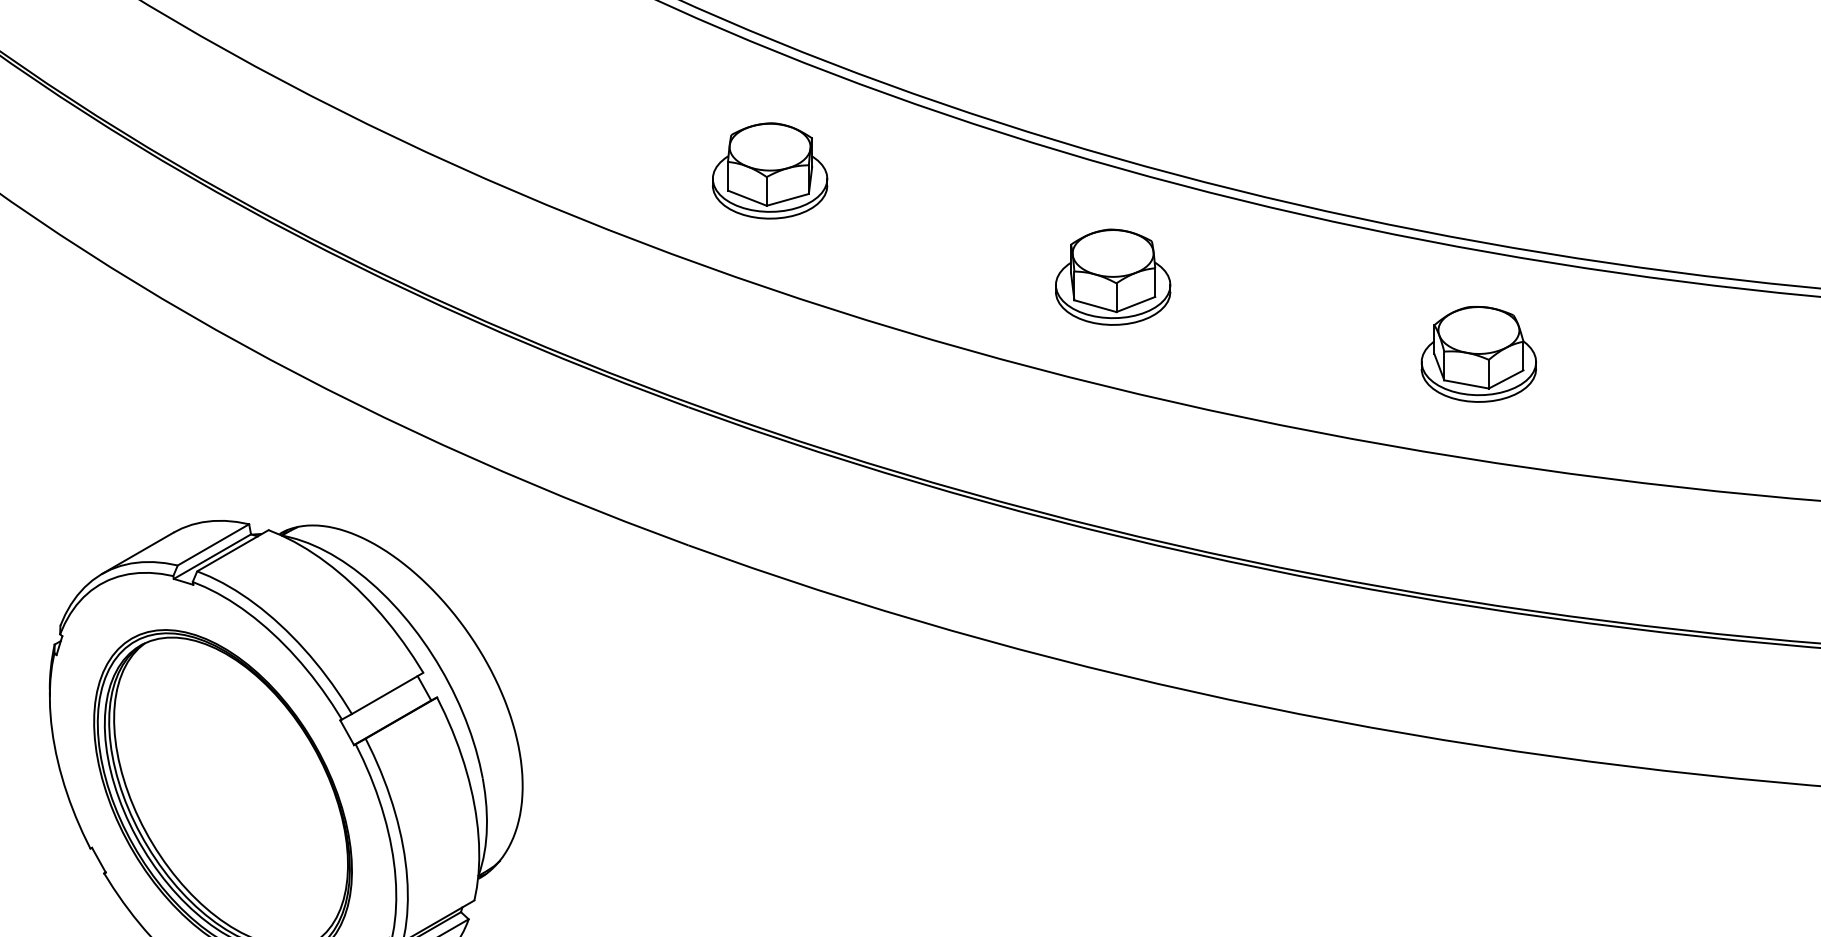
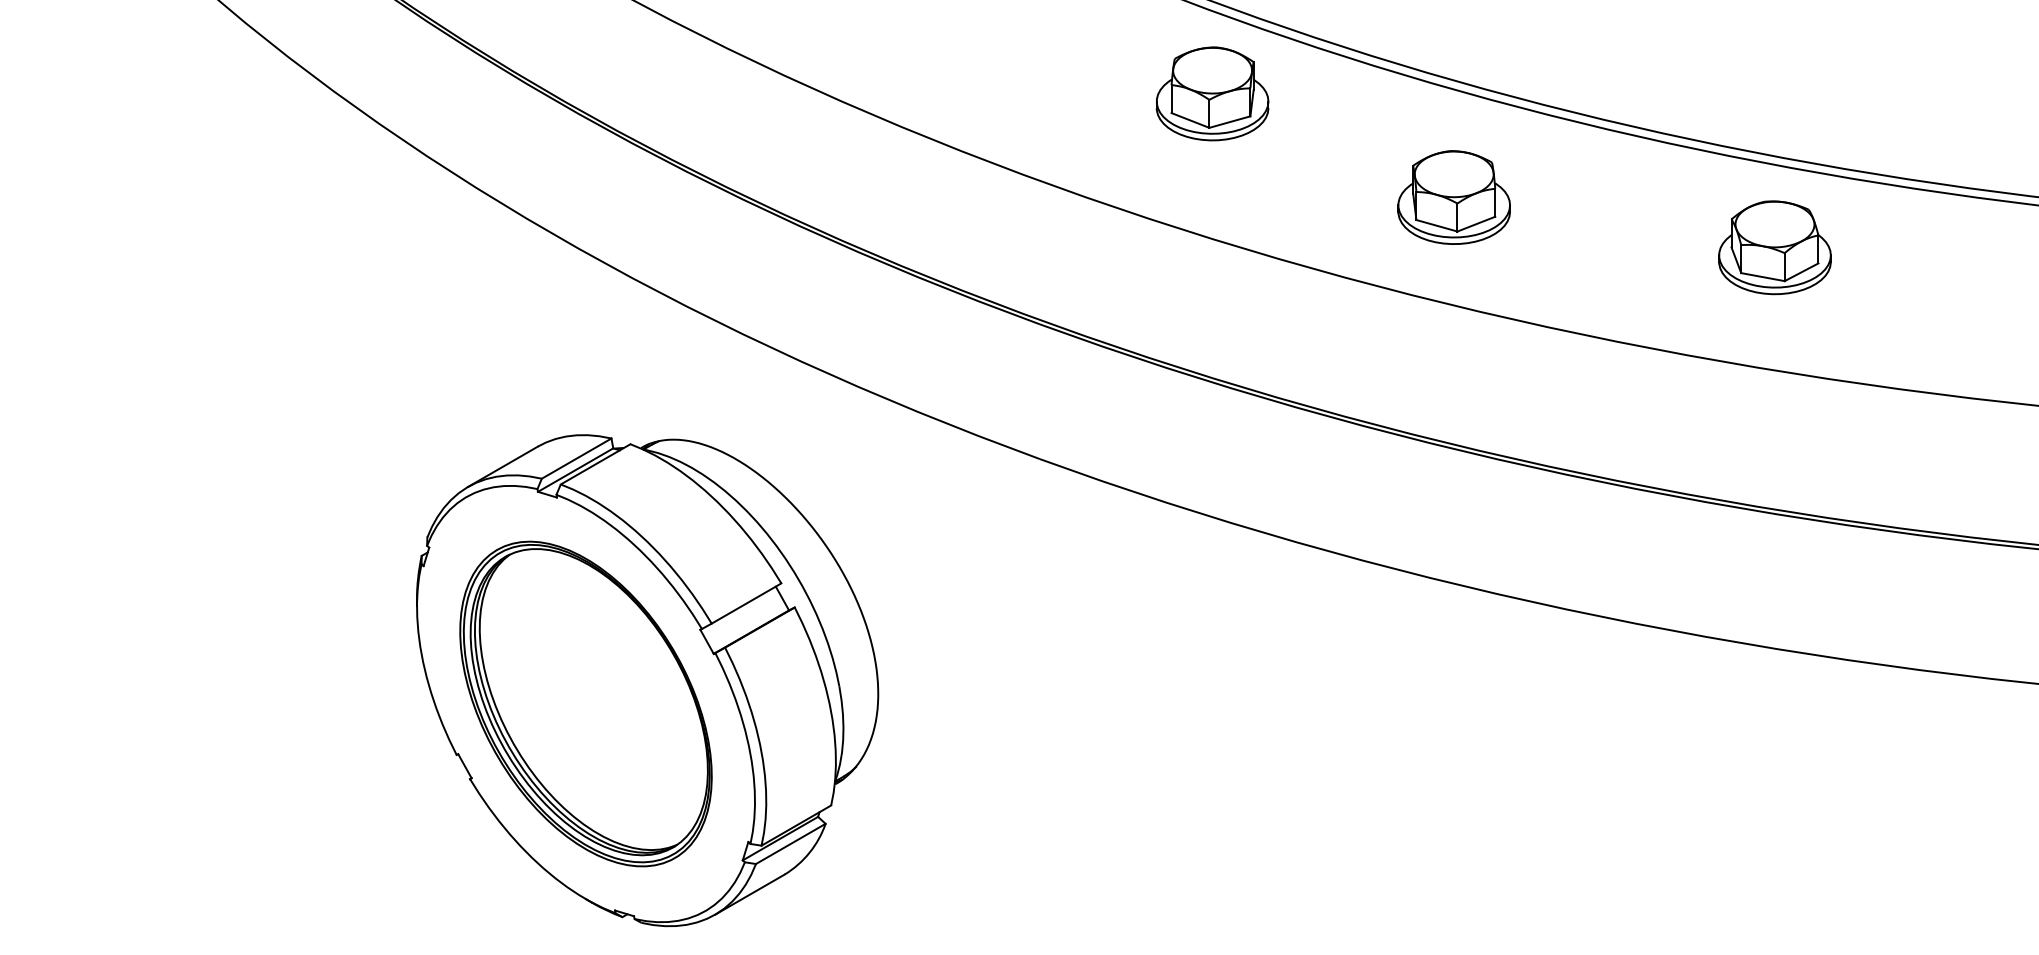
part: (769, 170) -> (1212, 93), moved
part: (1478, 354) -> (1774, 247), moved

